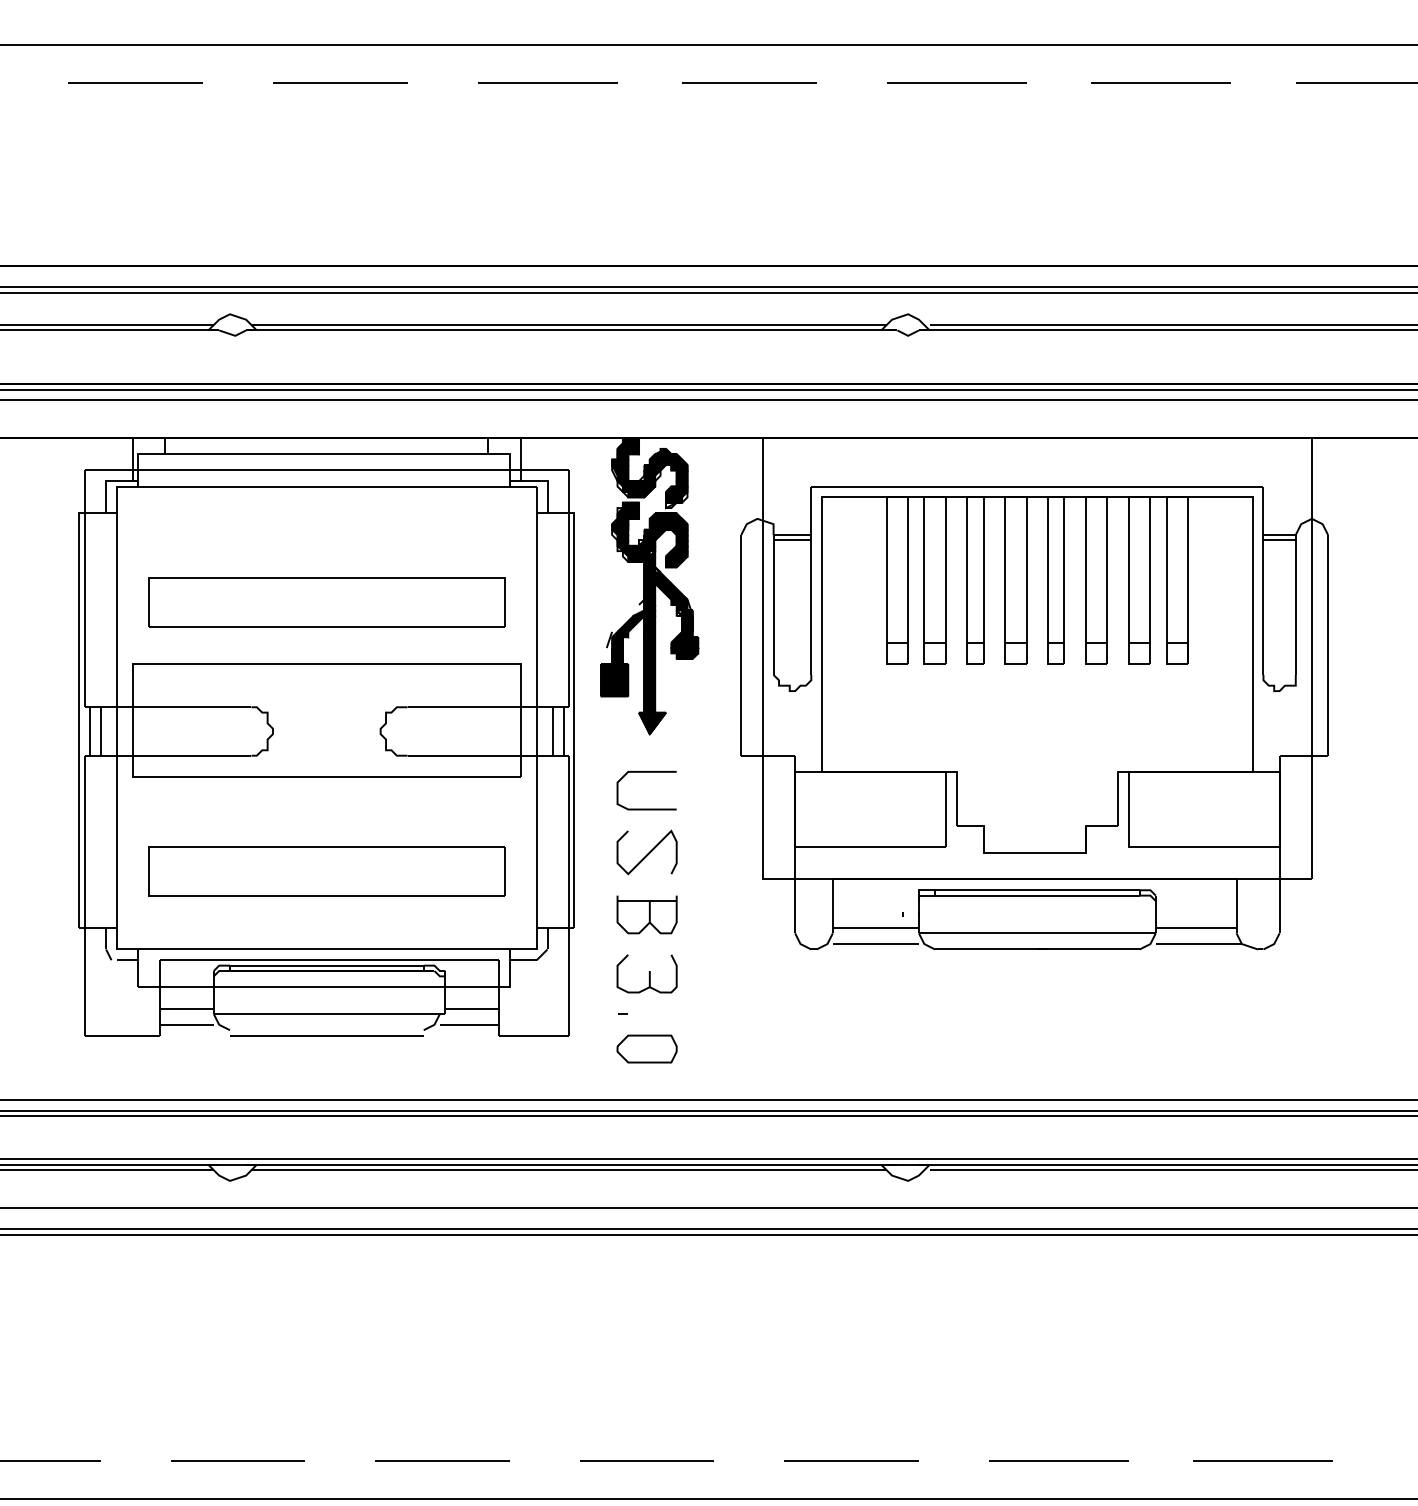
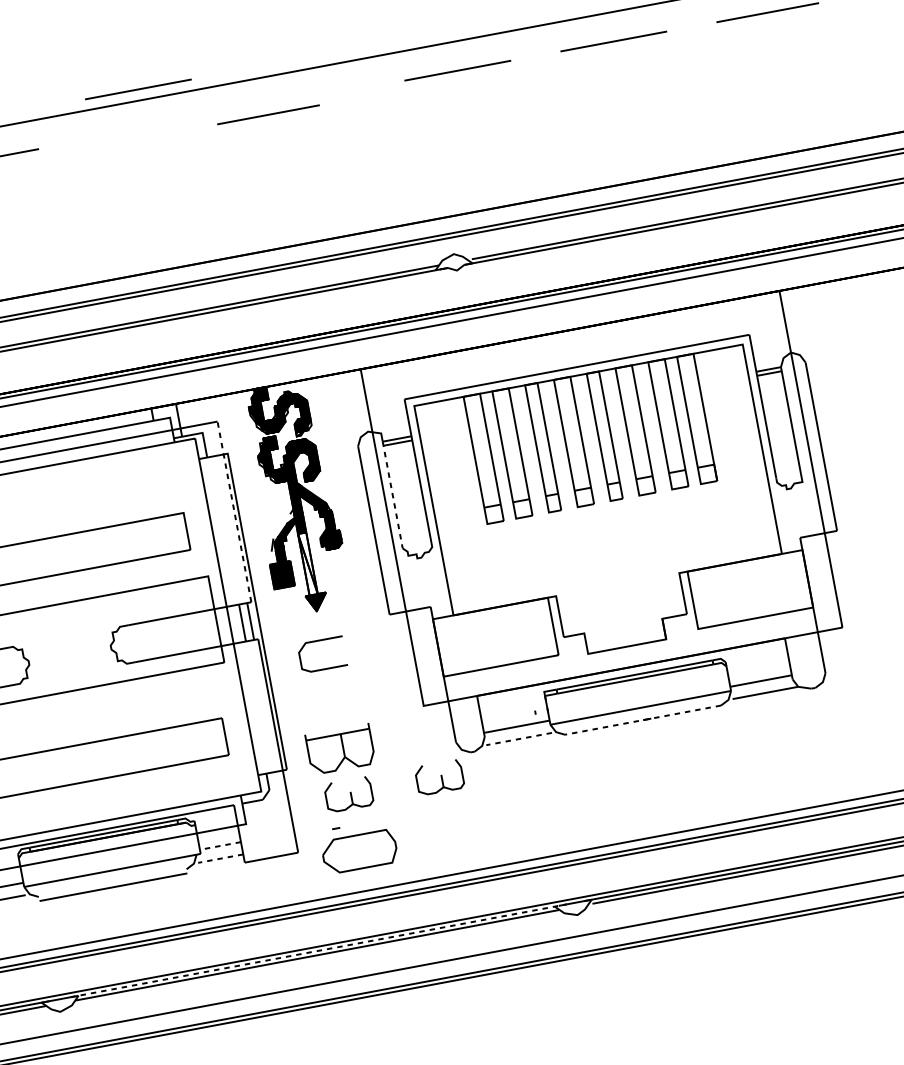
line: (547, 82) -> (138, 89), moved
line: (749, 82) -> (268, 114), moved
line: (569, 588) -> (234, 511), solid -> dashed
line: (773, 604) -> (392, 494), solid -> dashed
fill: (649, 671) -> (307, 563), removed
curve: (647, 853) -> (332, 702), removed
part: (646, 914) -> (339, 749), size x1.4
line: (875, 944) -> (518, 739), solid -> dashed
line: (1036, 949) -> (642, 720), solid -> dashed
part: (765, 973) -> (439, 777), added
line: (472, 1008) -> (220, 845), solid -> dashed
line: (469, 1024) -> (220, 858), solid -> dashed
part: (646, 1048) -> (359, 851), size x1.6
line: (571, 1164) -> (318, 950), solid -> dashed

